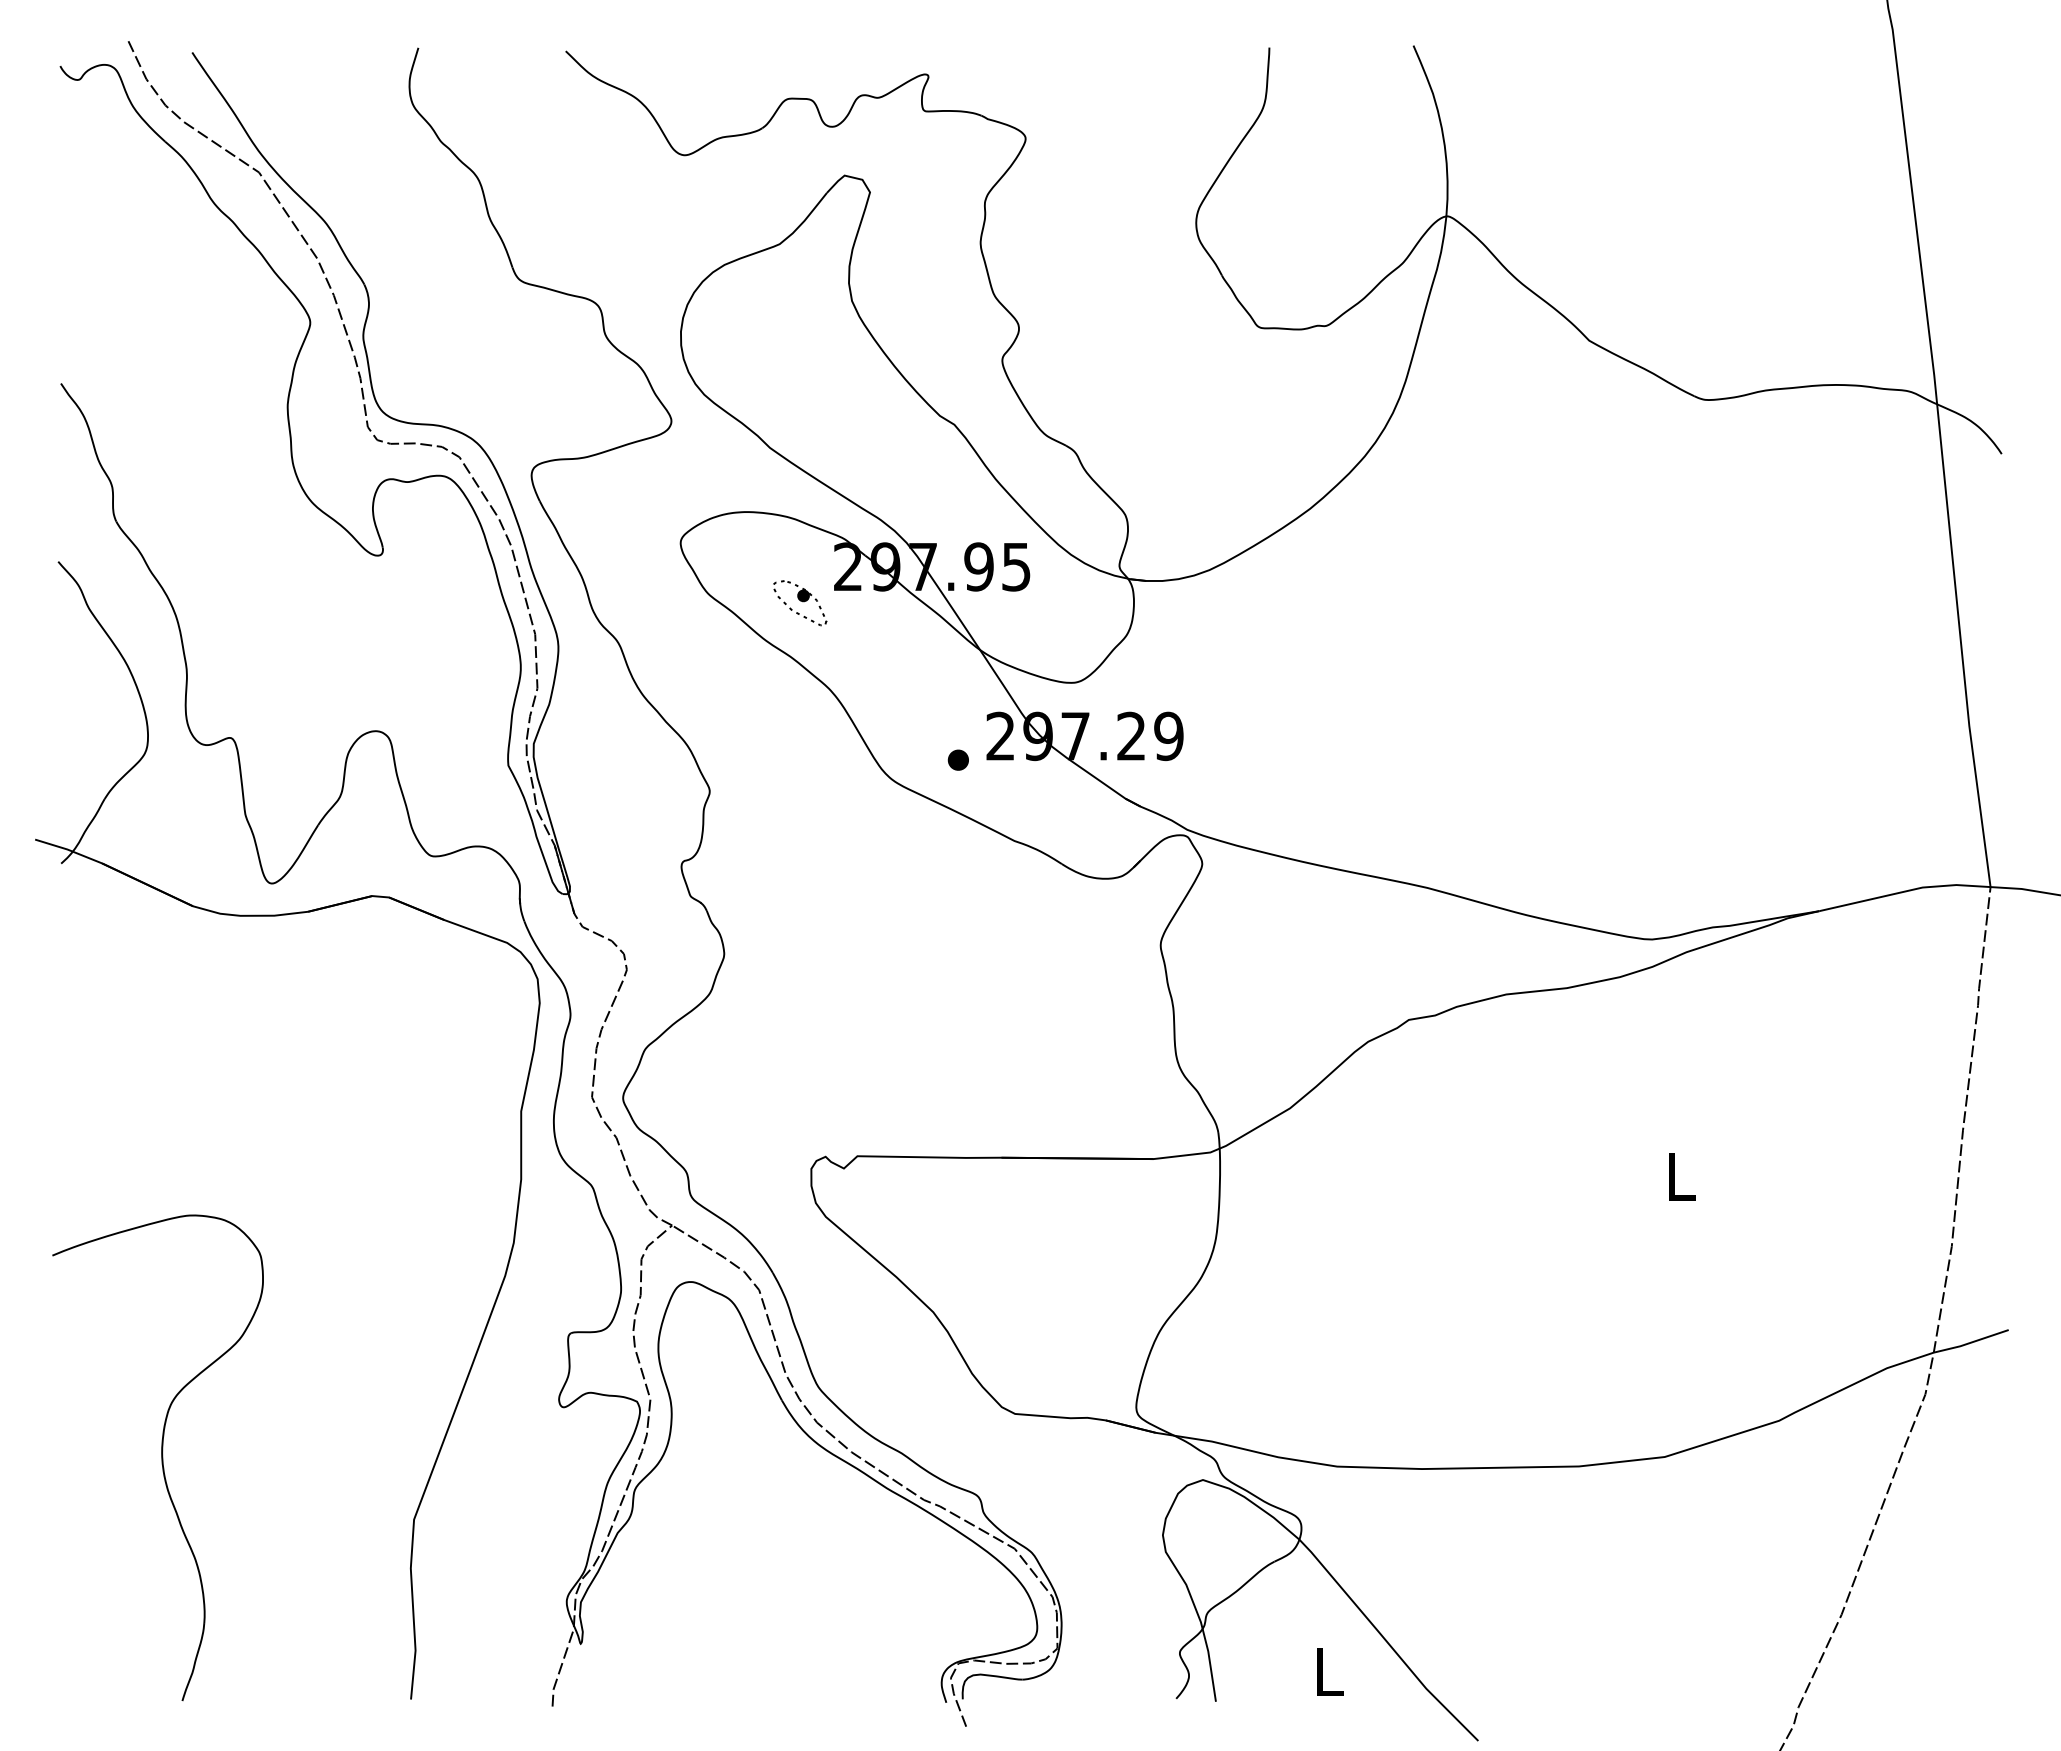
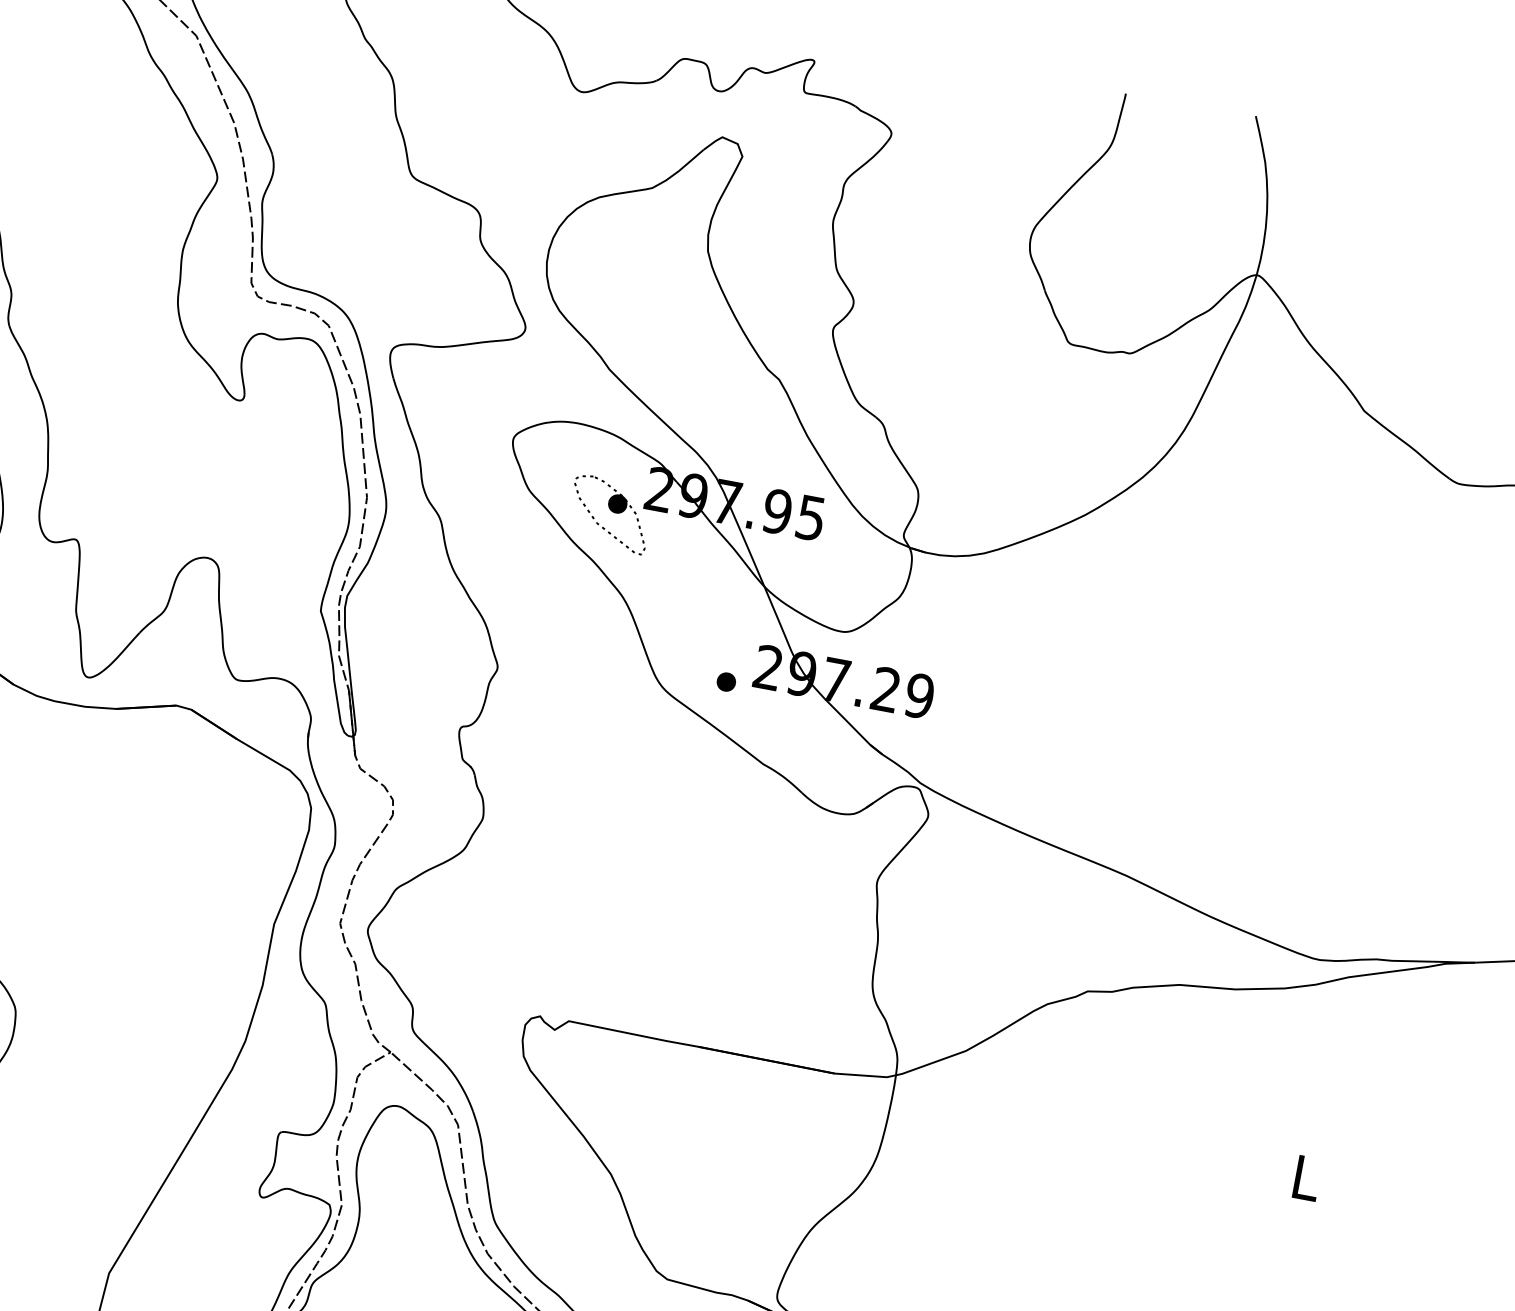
part: (799, 603) -> (609, 514), size x1.67

